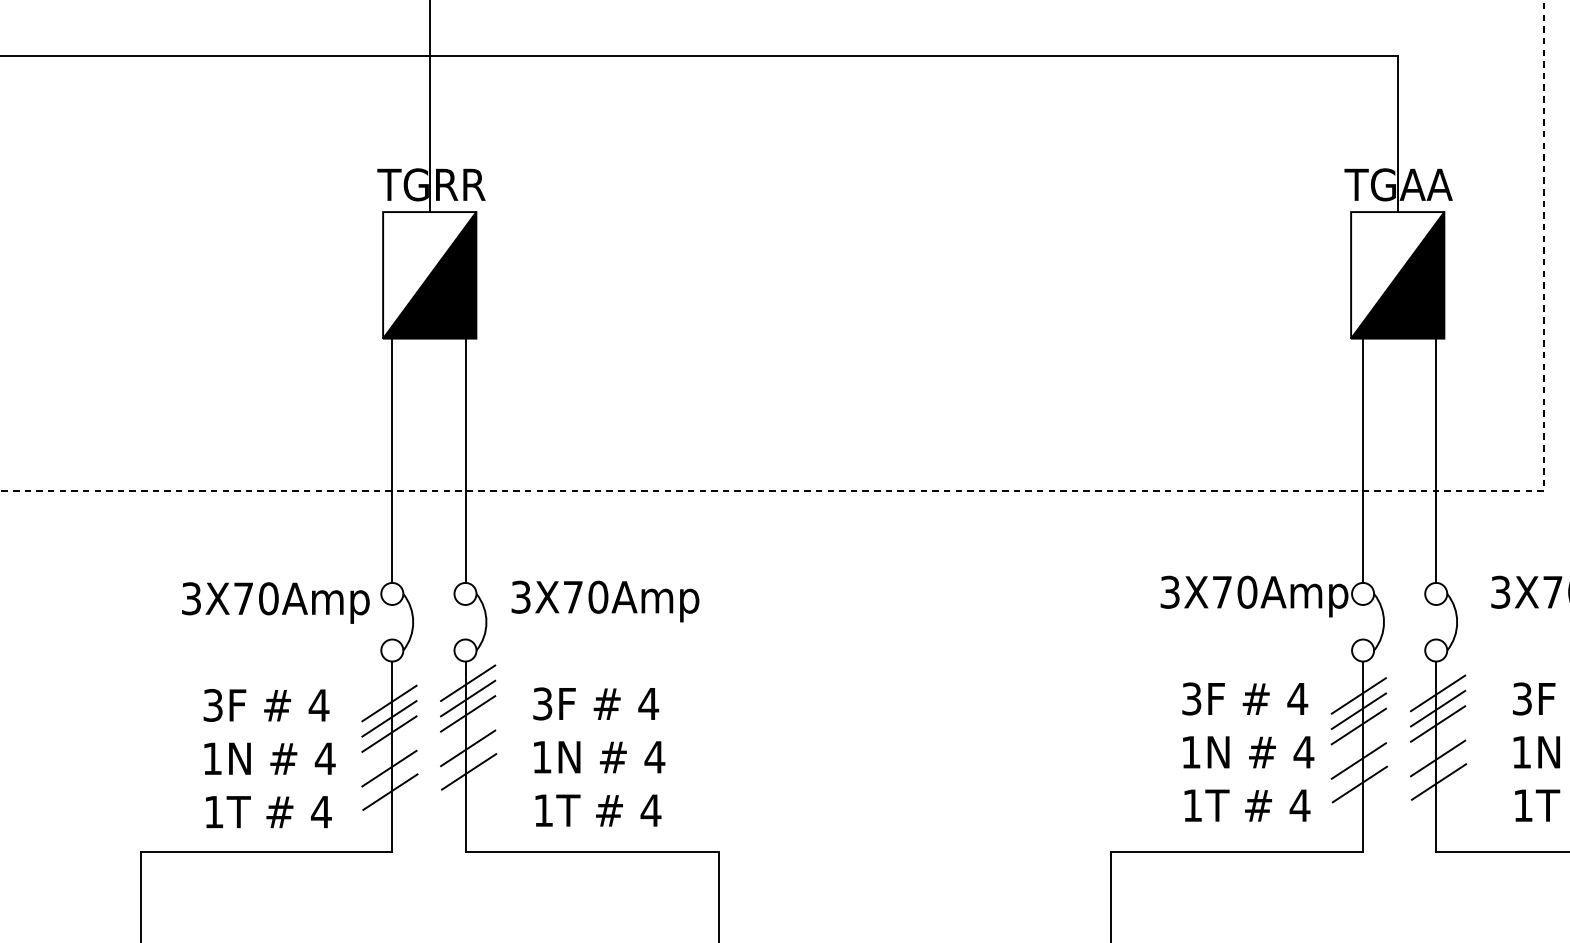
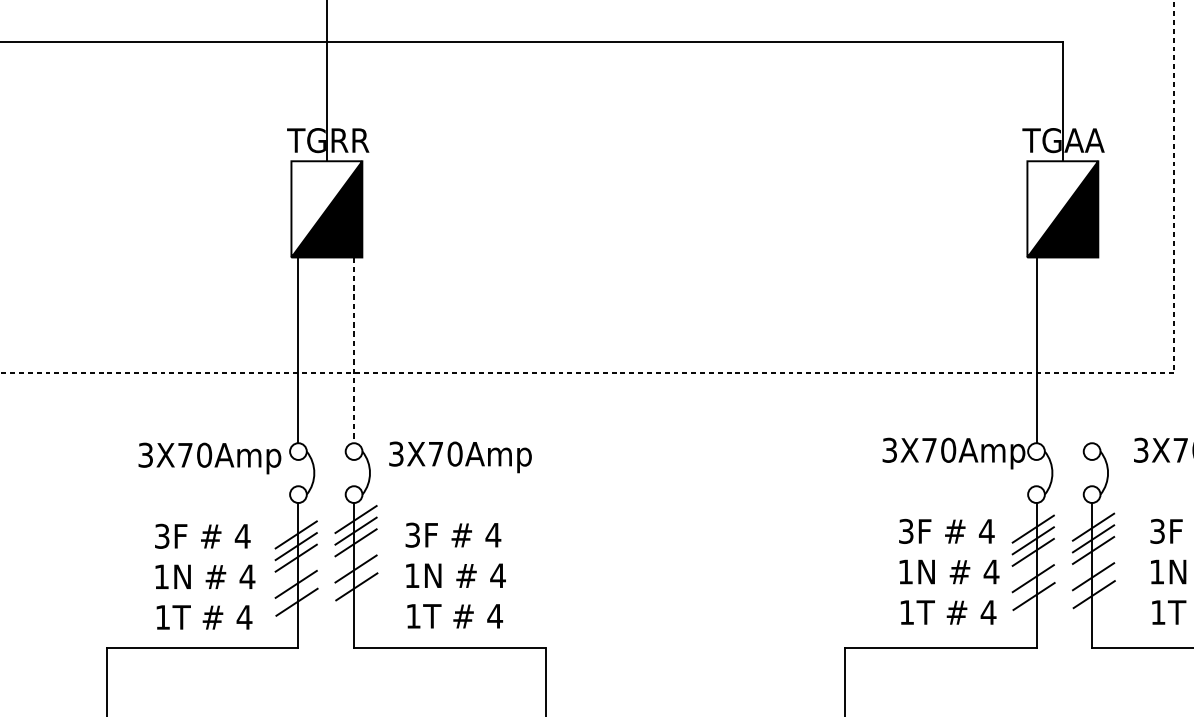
line: (1436, 460) -> (1092, 350), removed
line: (465, 461) -> (354, 350), solid -> dashed

